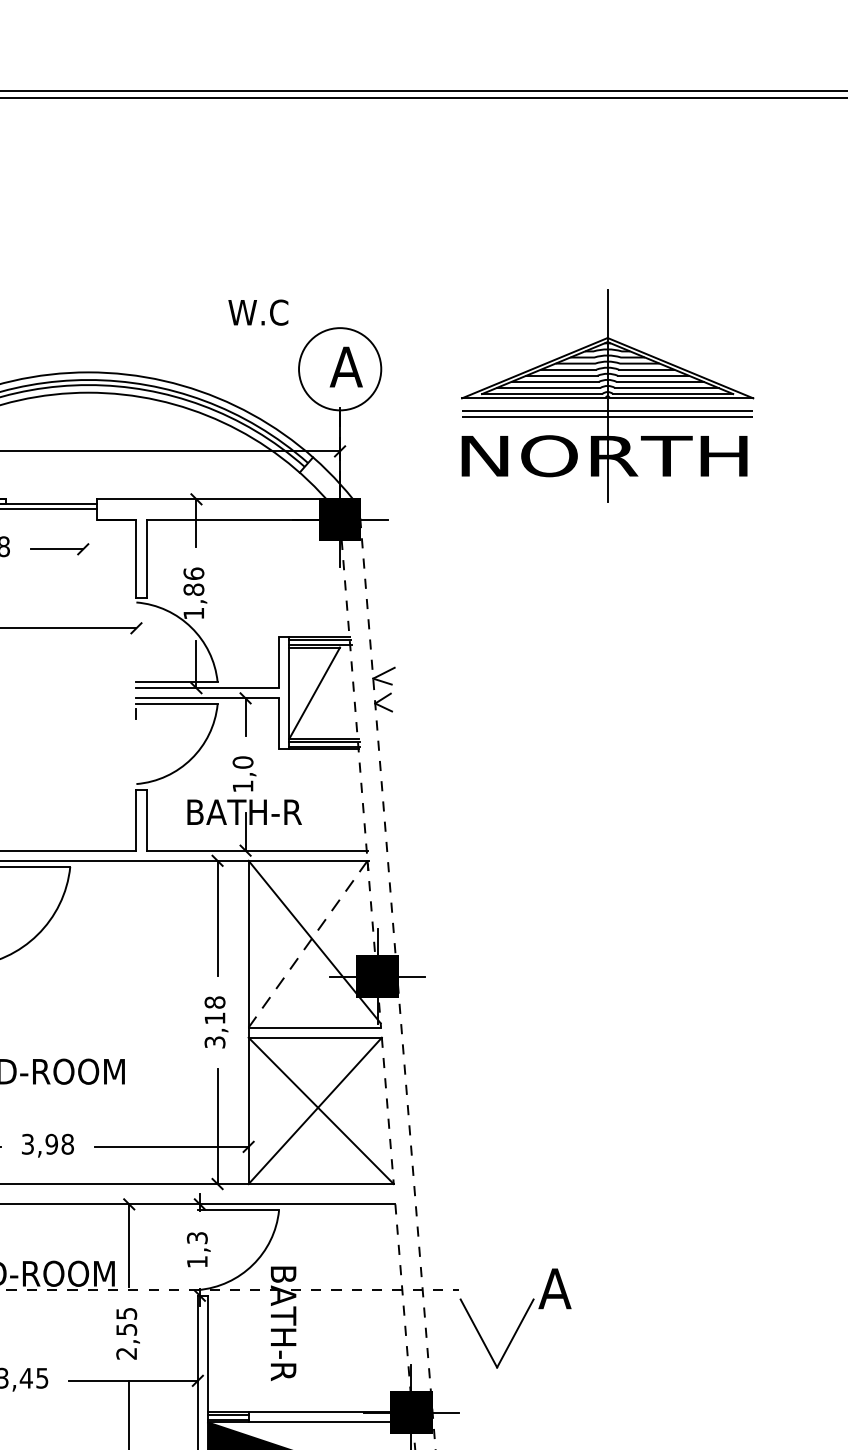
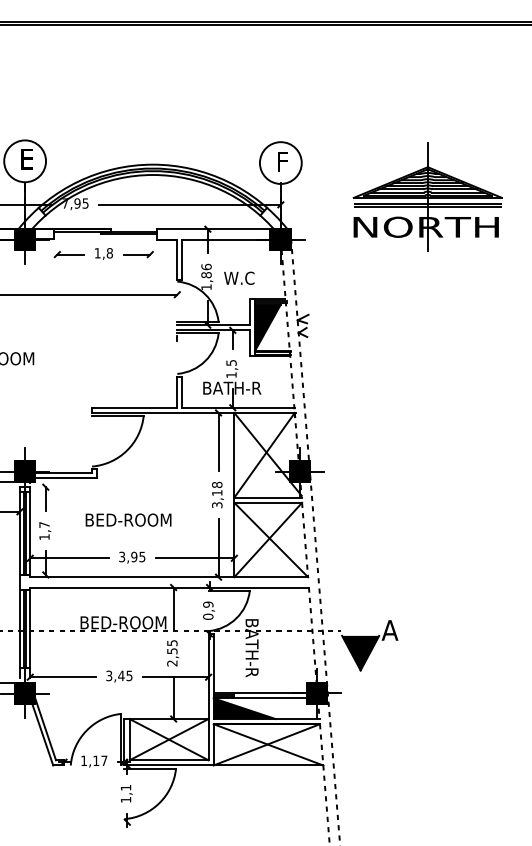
text: (258, 311) -> (239, 277), moved
text: (345, 366) -> (283, 161), A -> F
part: (607, 395) -> (427, 196), moved
fill: (313, 692) -> (267, 327), added
text: (243, 761) -> (231, 362), 1,0 -> 1,5
line: (307, 944) -> (264, 455), dashed -> solid
text: (67, 1143) -> (142, 556), 3,98 -> 3,95
text: (197, 1249) -> (208, 610), 1,3 -> 0,9
fill: (496, 1332) -> (360, 652), added

